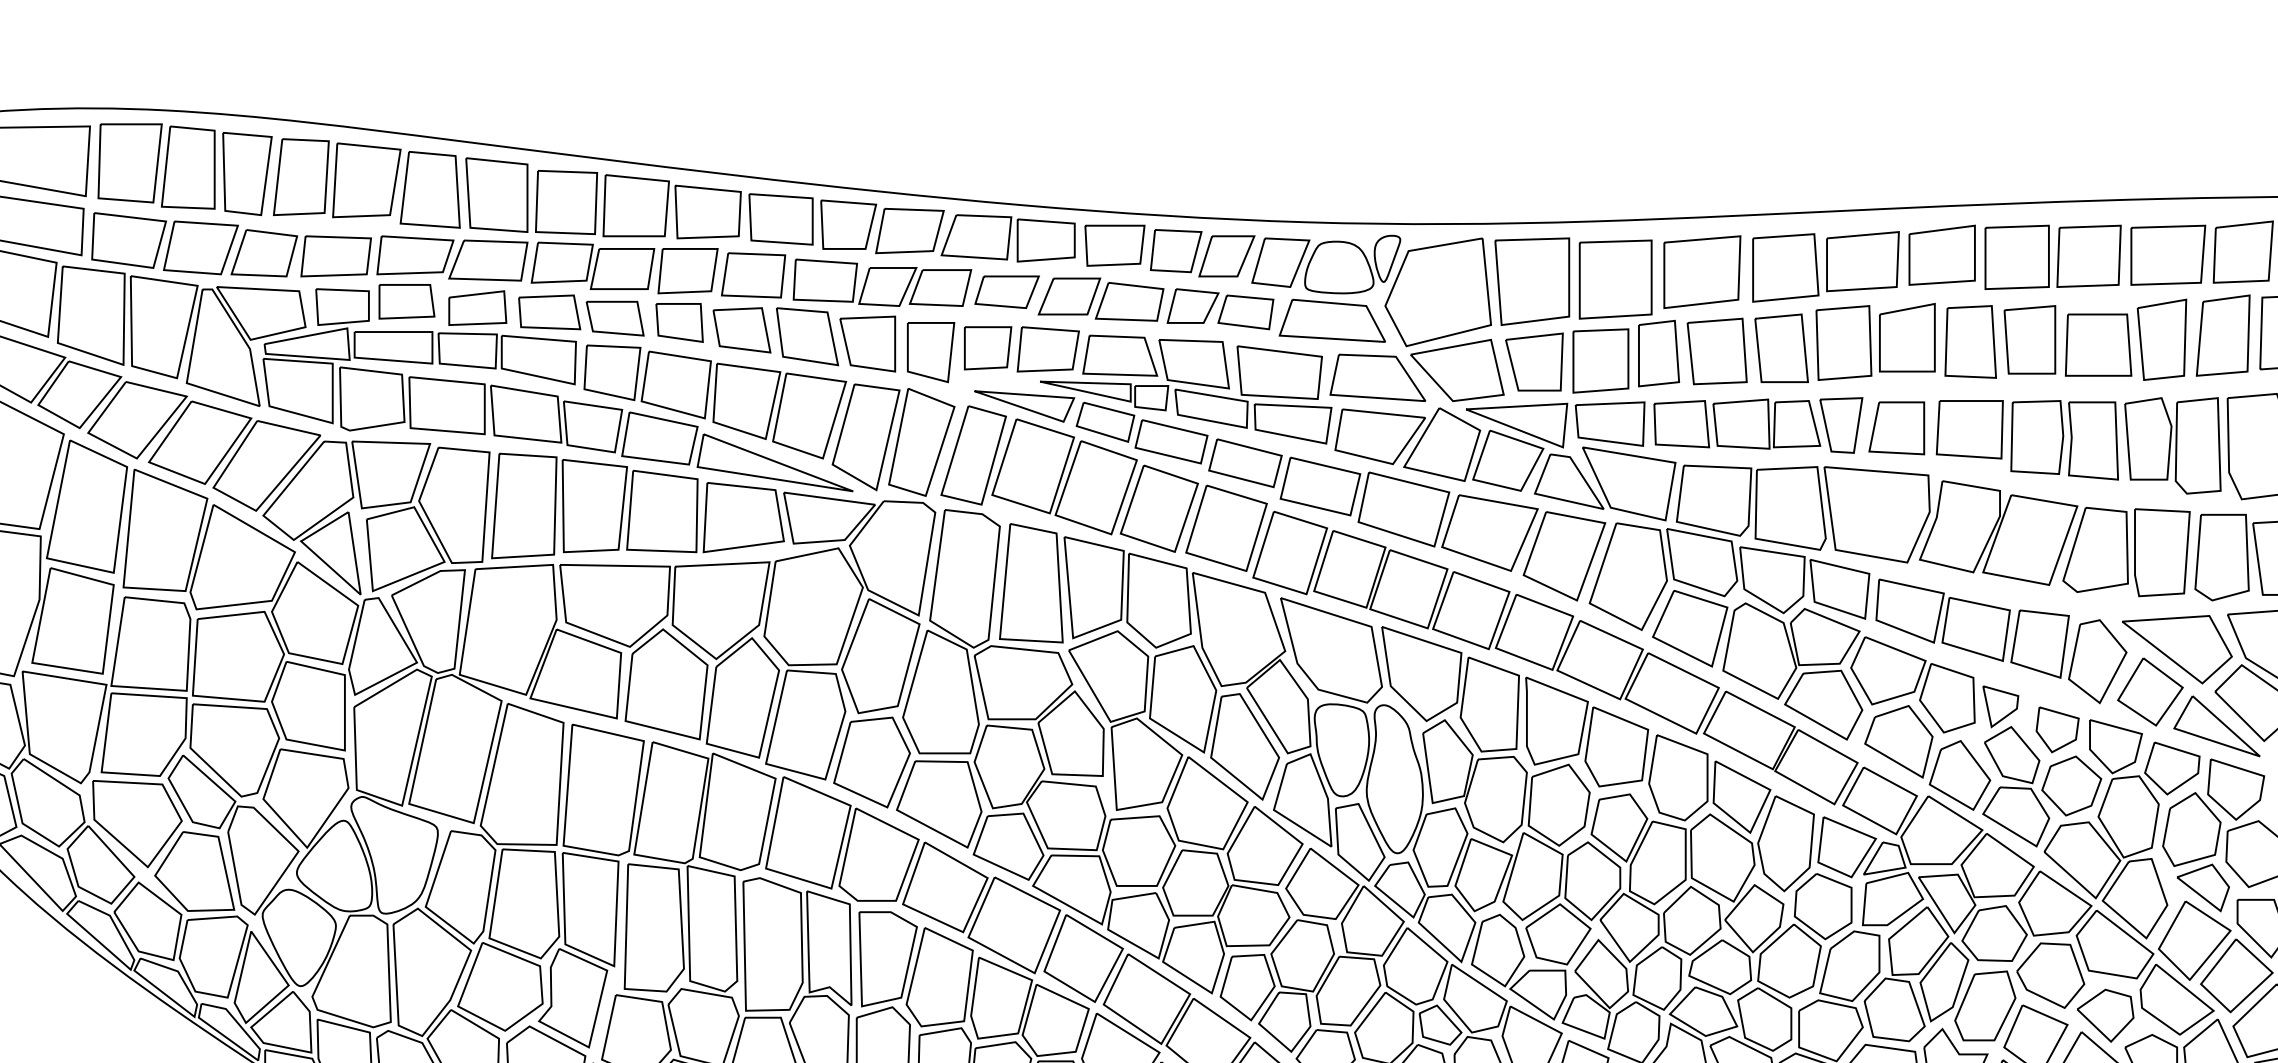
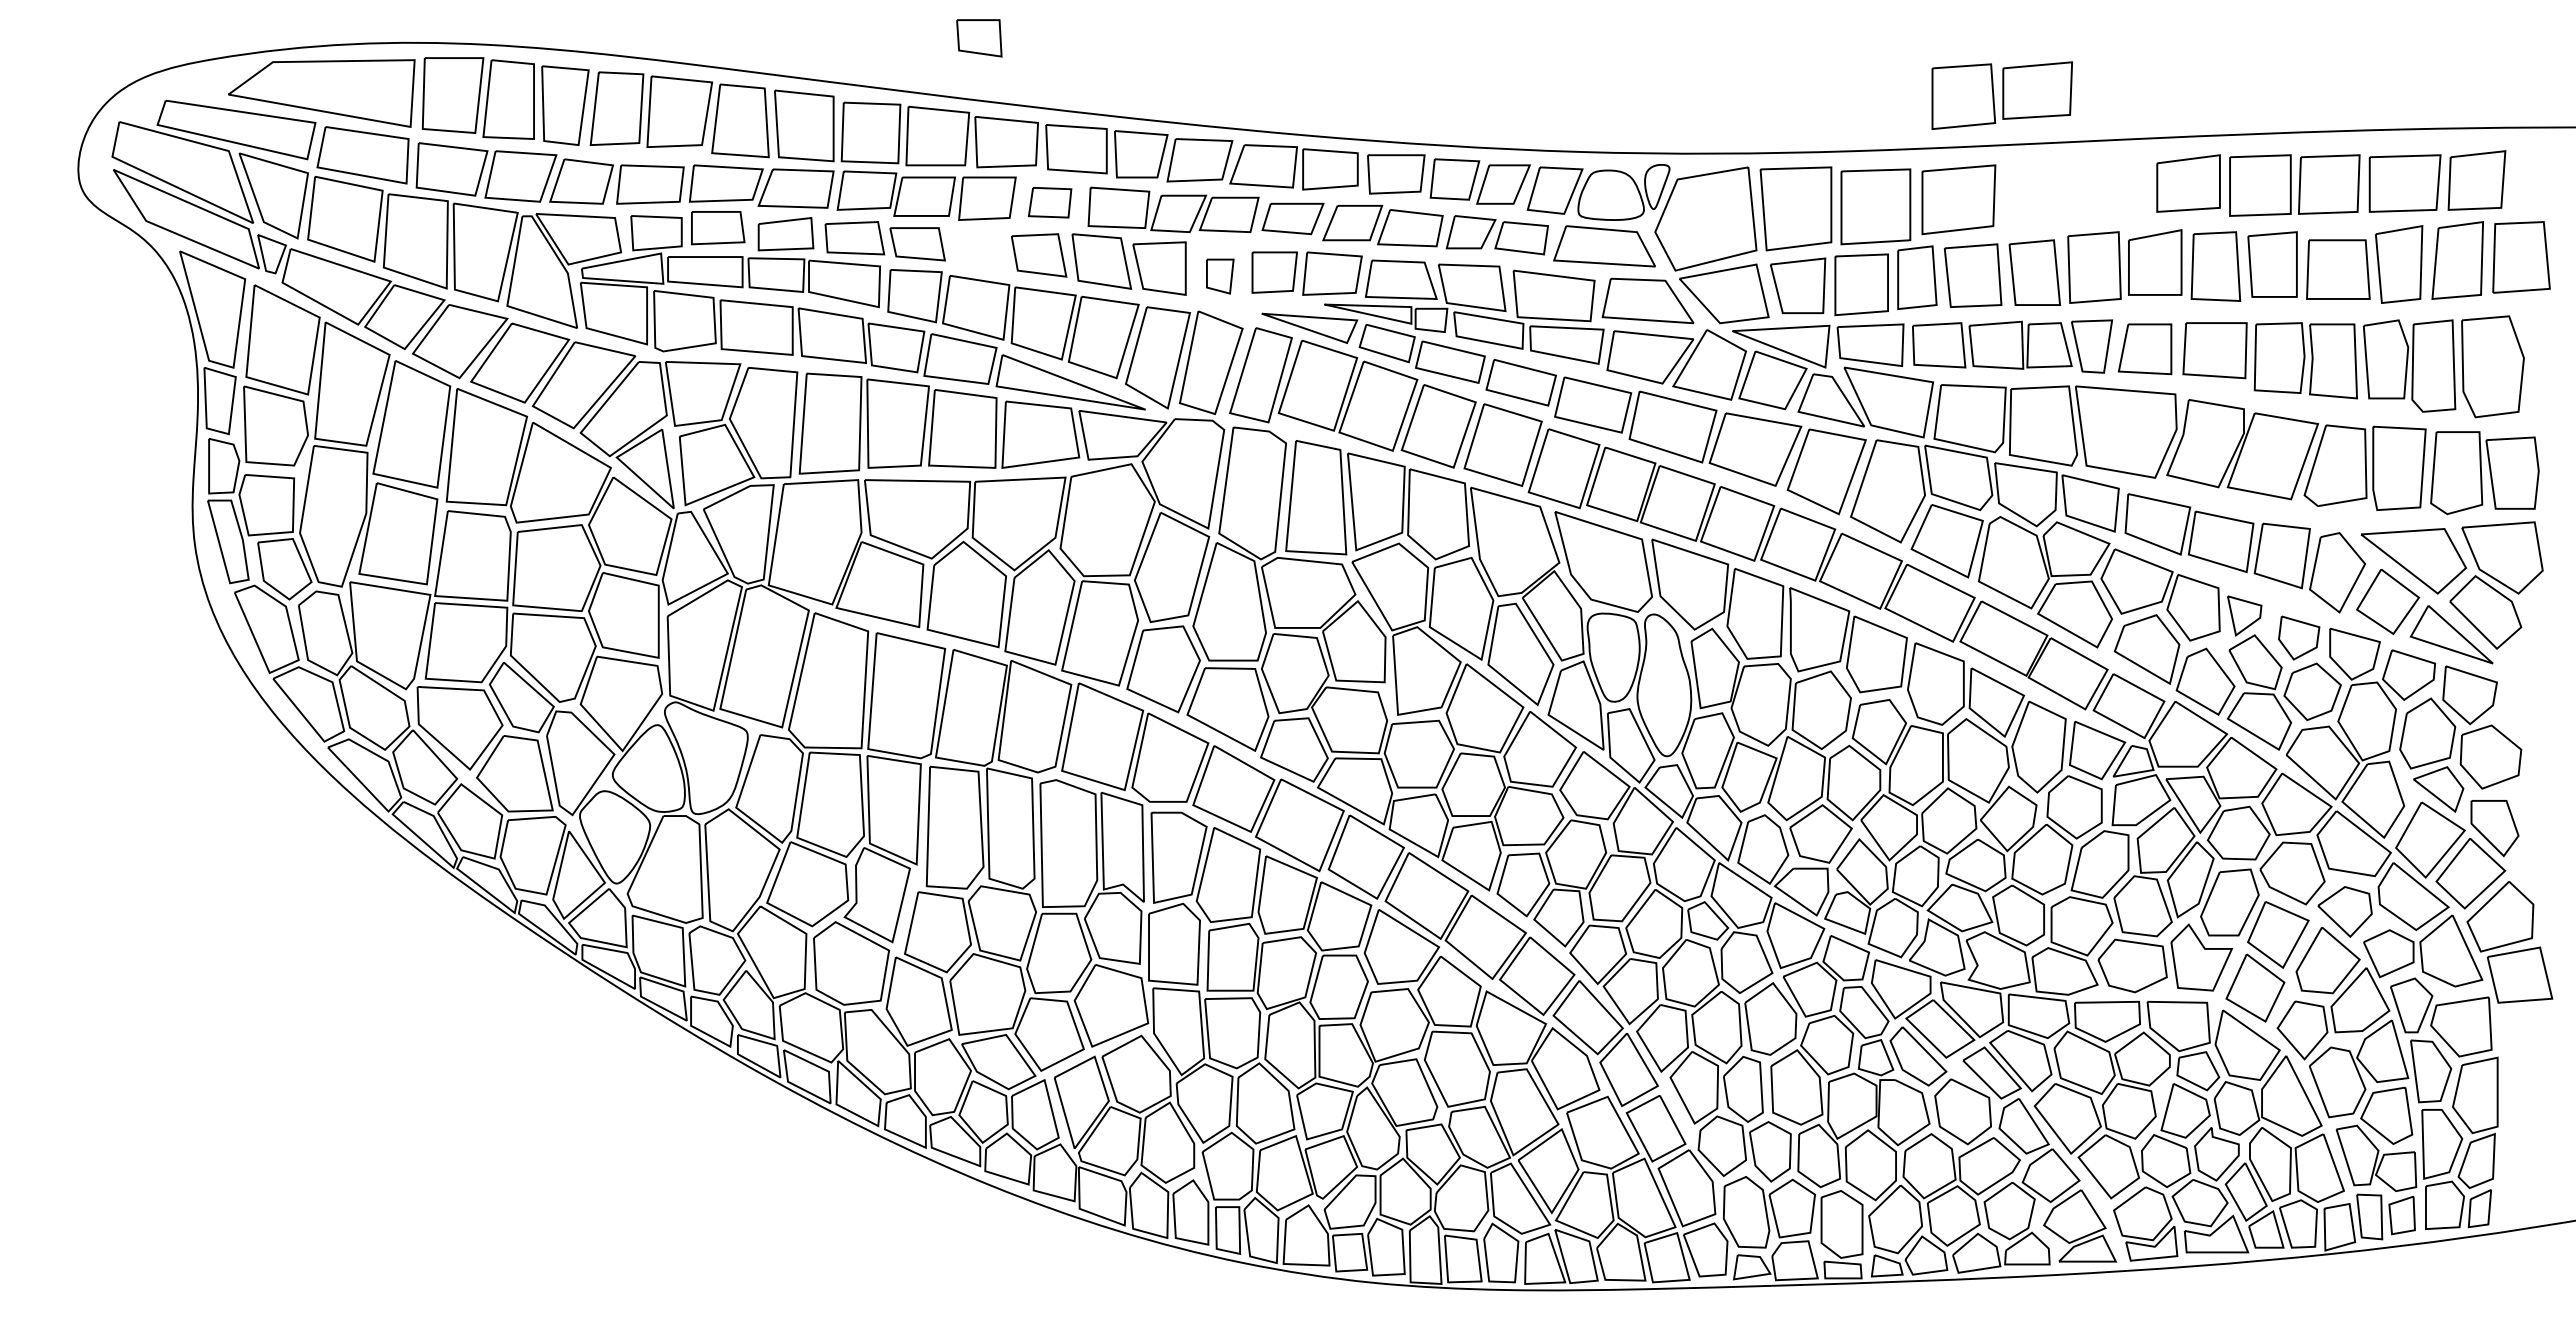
part: (1825, 266) -> (2001, 95), moved
part: (752, 275) -> (1049, 202), size x0.7
part: (679, 323) -> (979, 38), moved
part: (931, 352) -> (1220, 276), size x0.6

